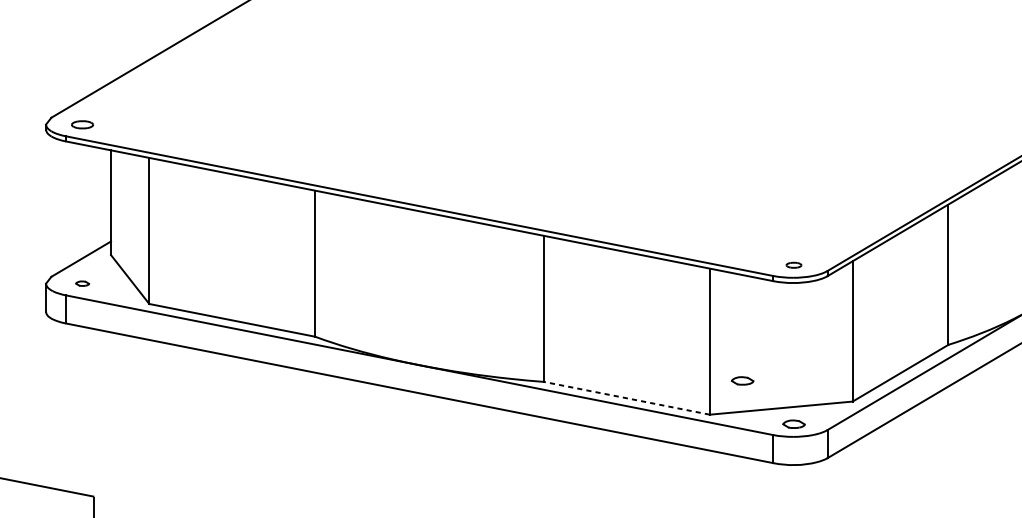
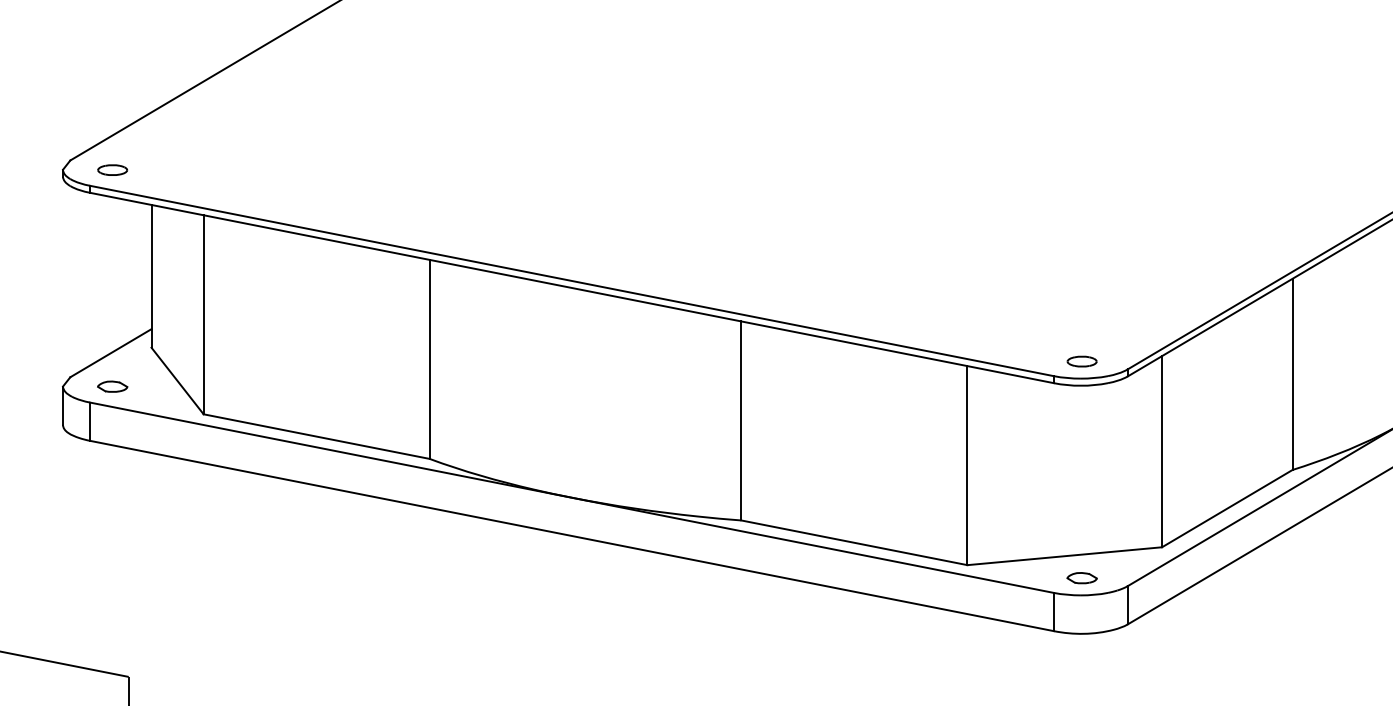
part: (793, 265) -> (1081, 361), size x1.43
part: (82, 283) -> (112, 386), size x1.67
part: (742, 381) -> (1011, 519), removed
line: (626, 398) -> (853, 542), dashed -> solid

